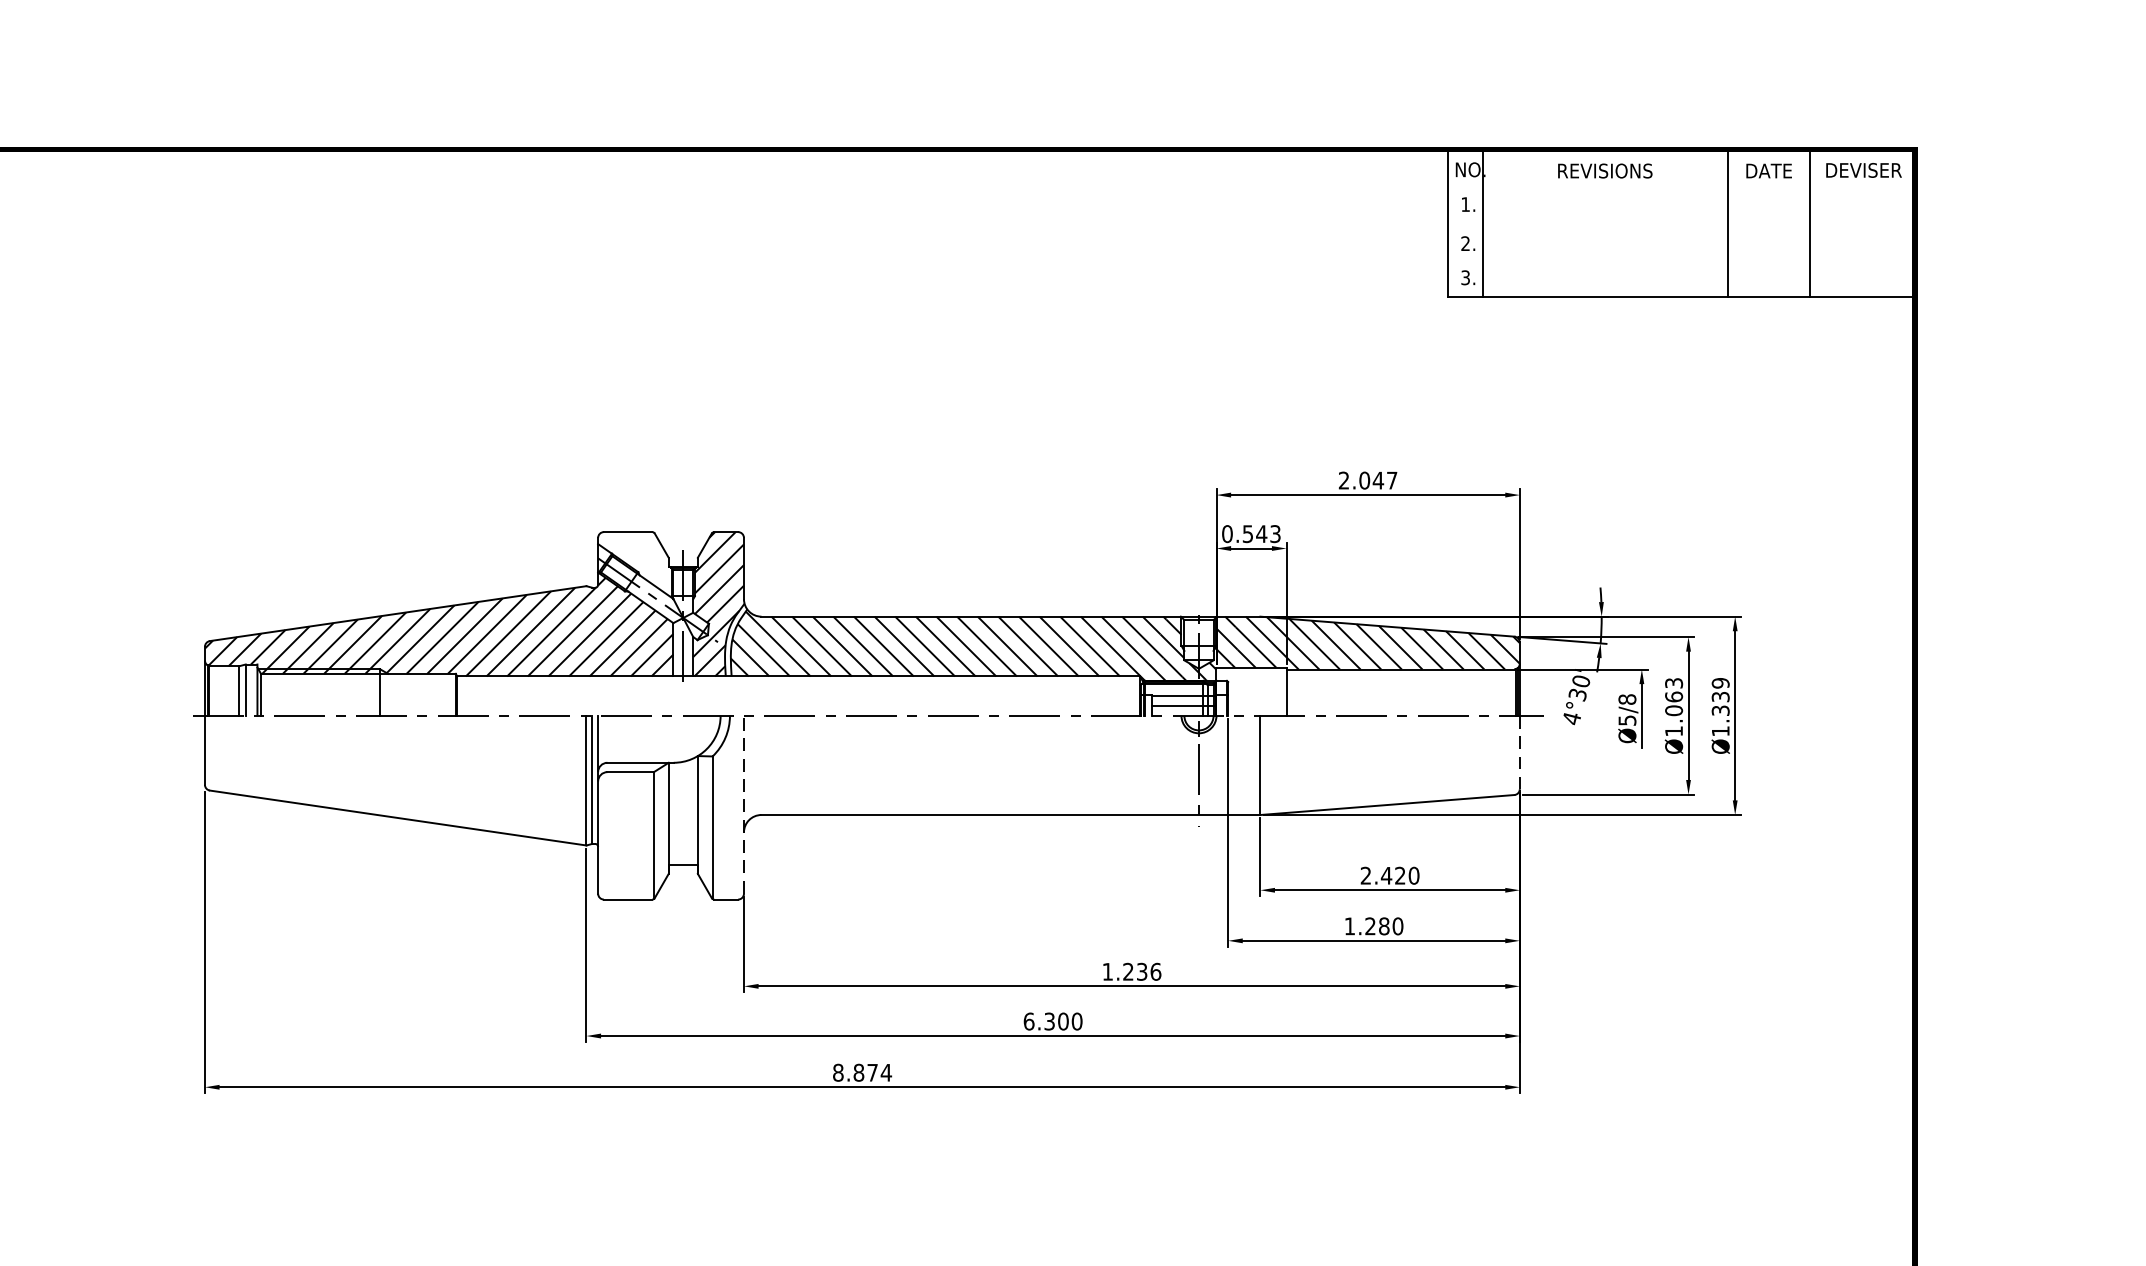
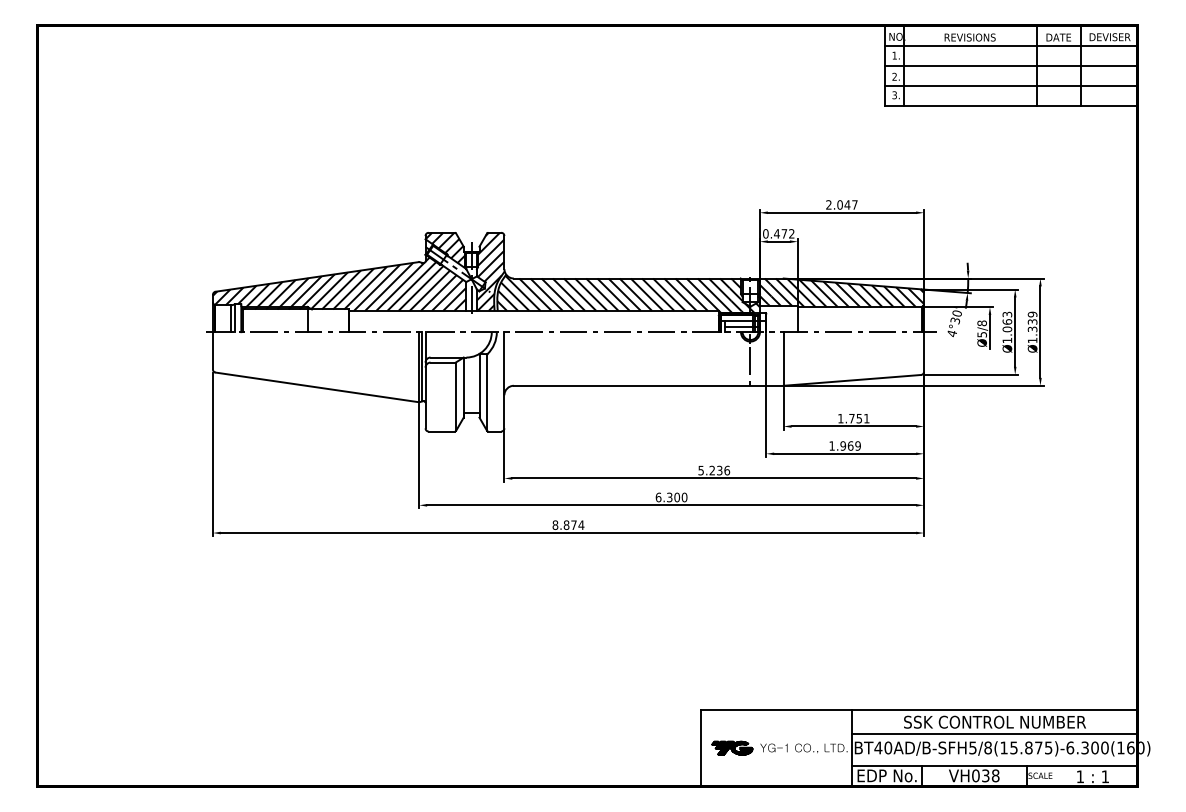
line: (1681, 187) -> (1011, 46), added
line: (1681, 224) -> (1011, 66), added
line: (1681, 261) -> (1011, 86), added
text: (1260, 533) -> (783, 233), 0.543 -> 0.472
hatch: (635, 562) -> (445, 249), added
line: (1518, 753) -> (923, 352), dashed -> solid
line: (744, 803) -> (504, 379), dashed -> solid
text: (1389, 875) -> (853, 418), 2.420 -> 1.751
text: (1383, 925) -> (850, 445), 1.280 -> 1.969
text: (1106, 971) -> (700, 470), 1.236 -> 5.236

